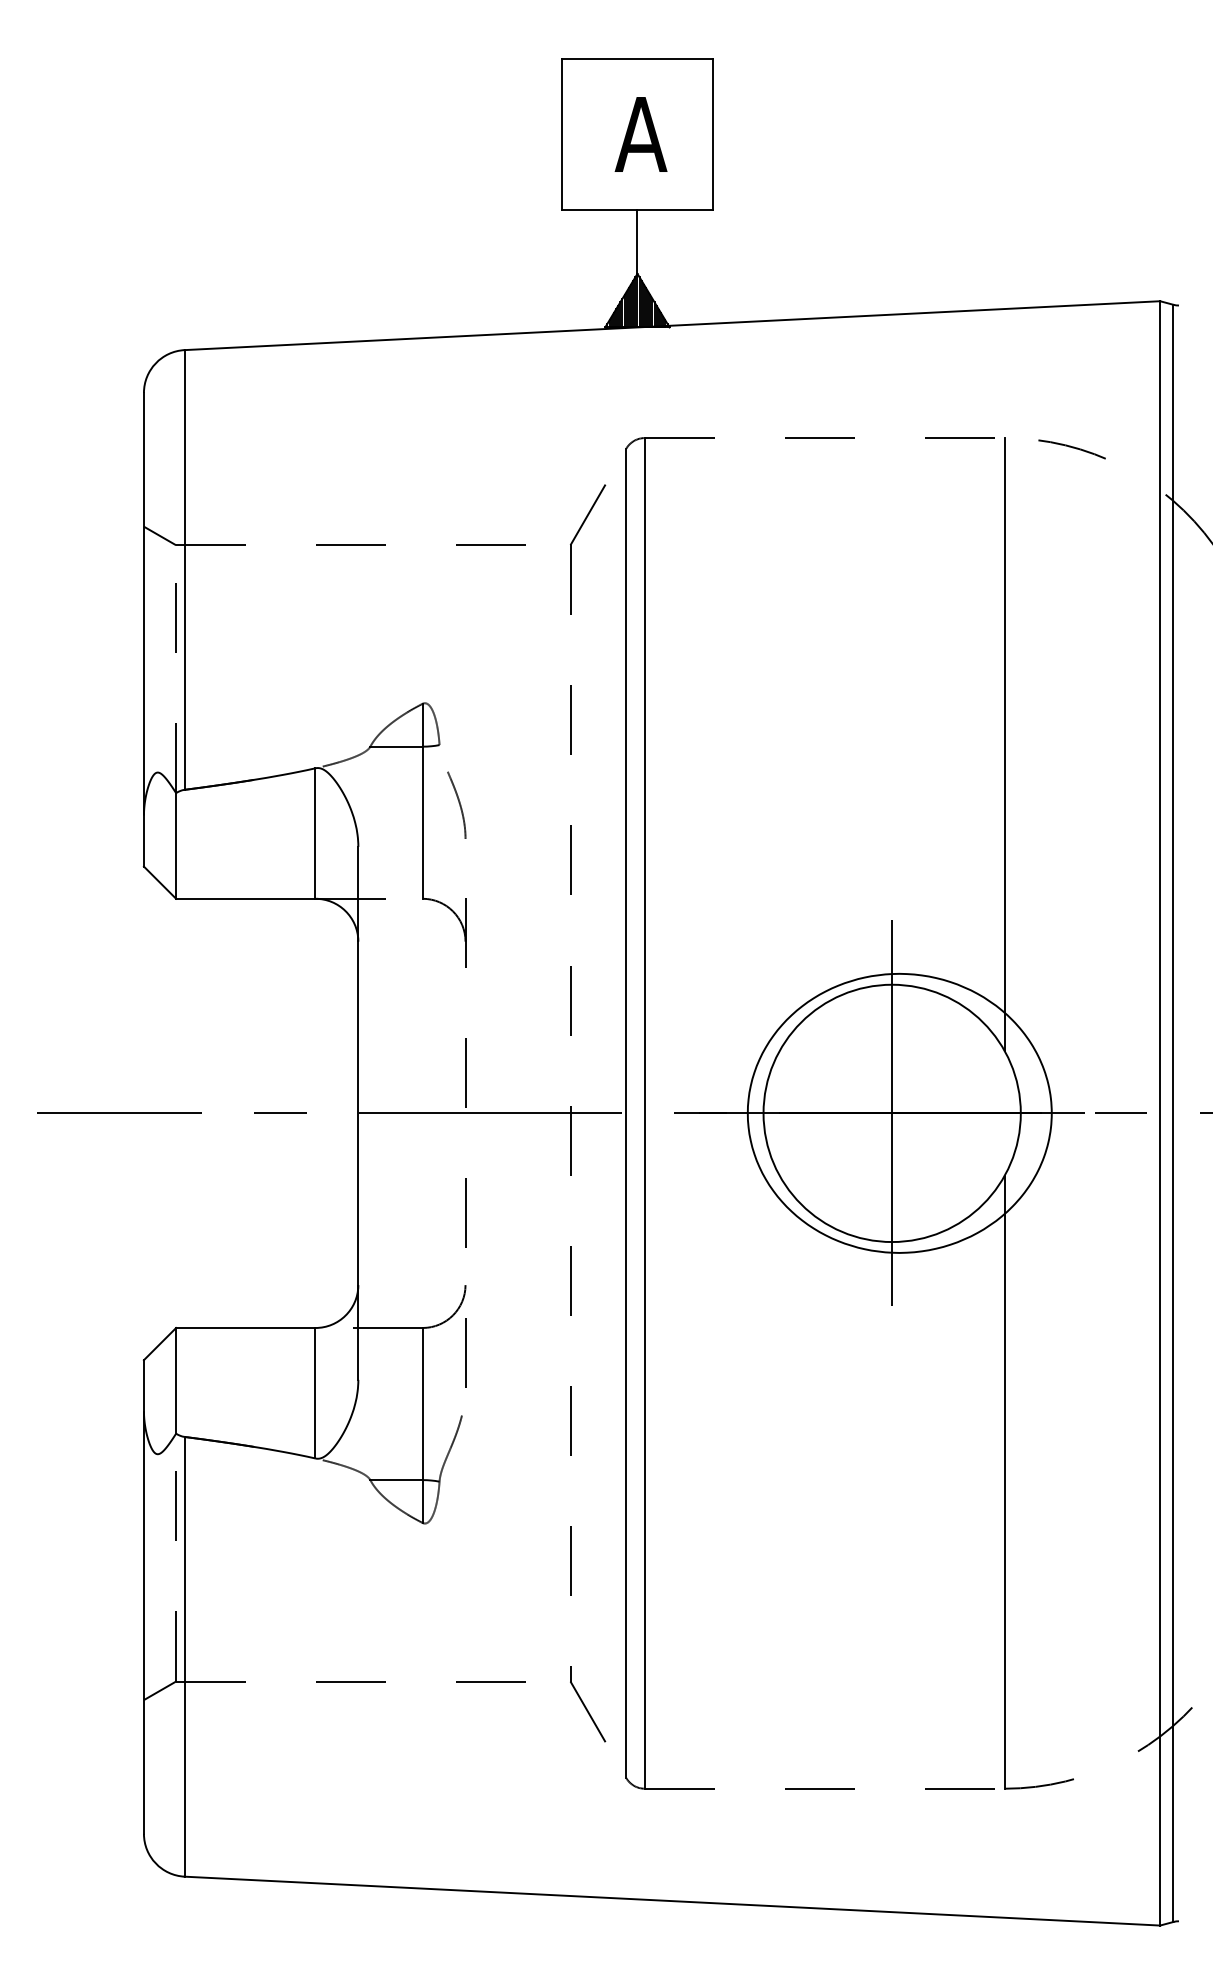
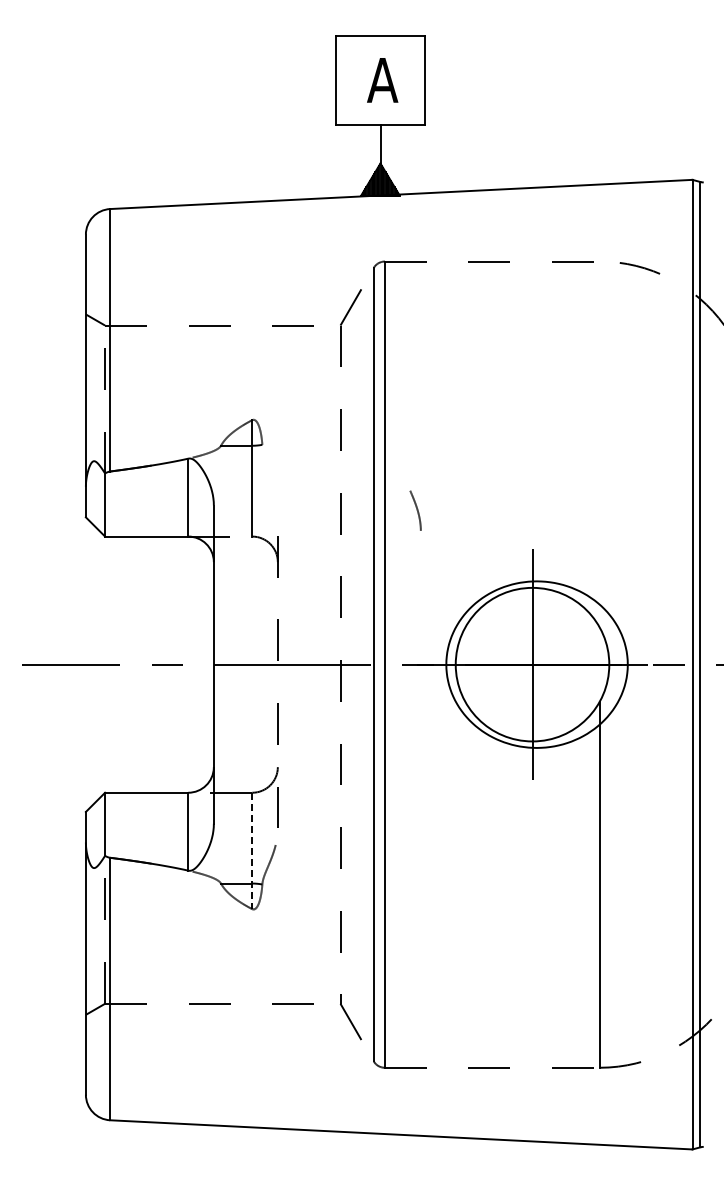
line: (1004, 744) -> (599, 444), removed
curve: (458, 804) -> (416, 510), moved
line: (423, 1426) -> (252, 851), solid -> dashed

